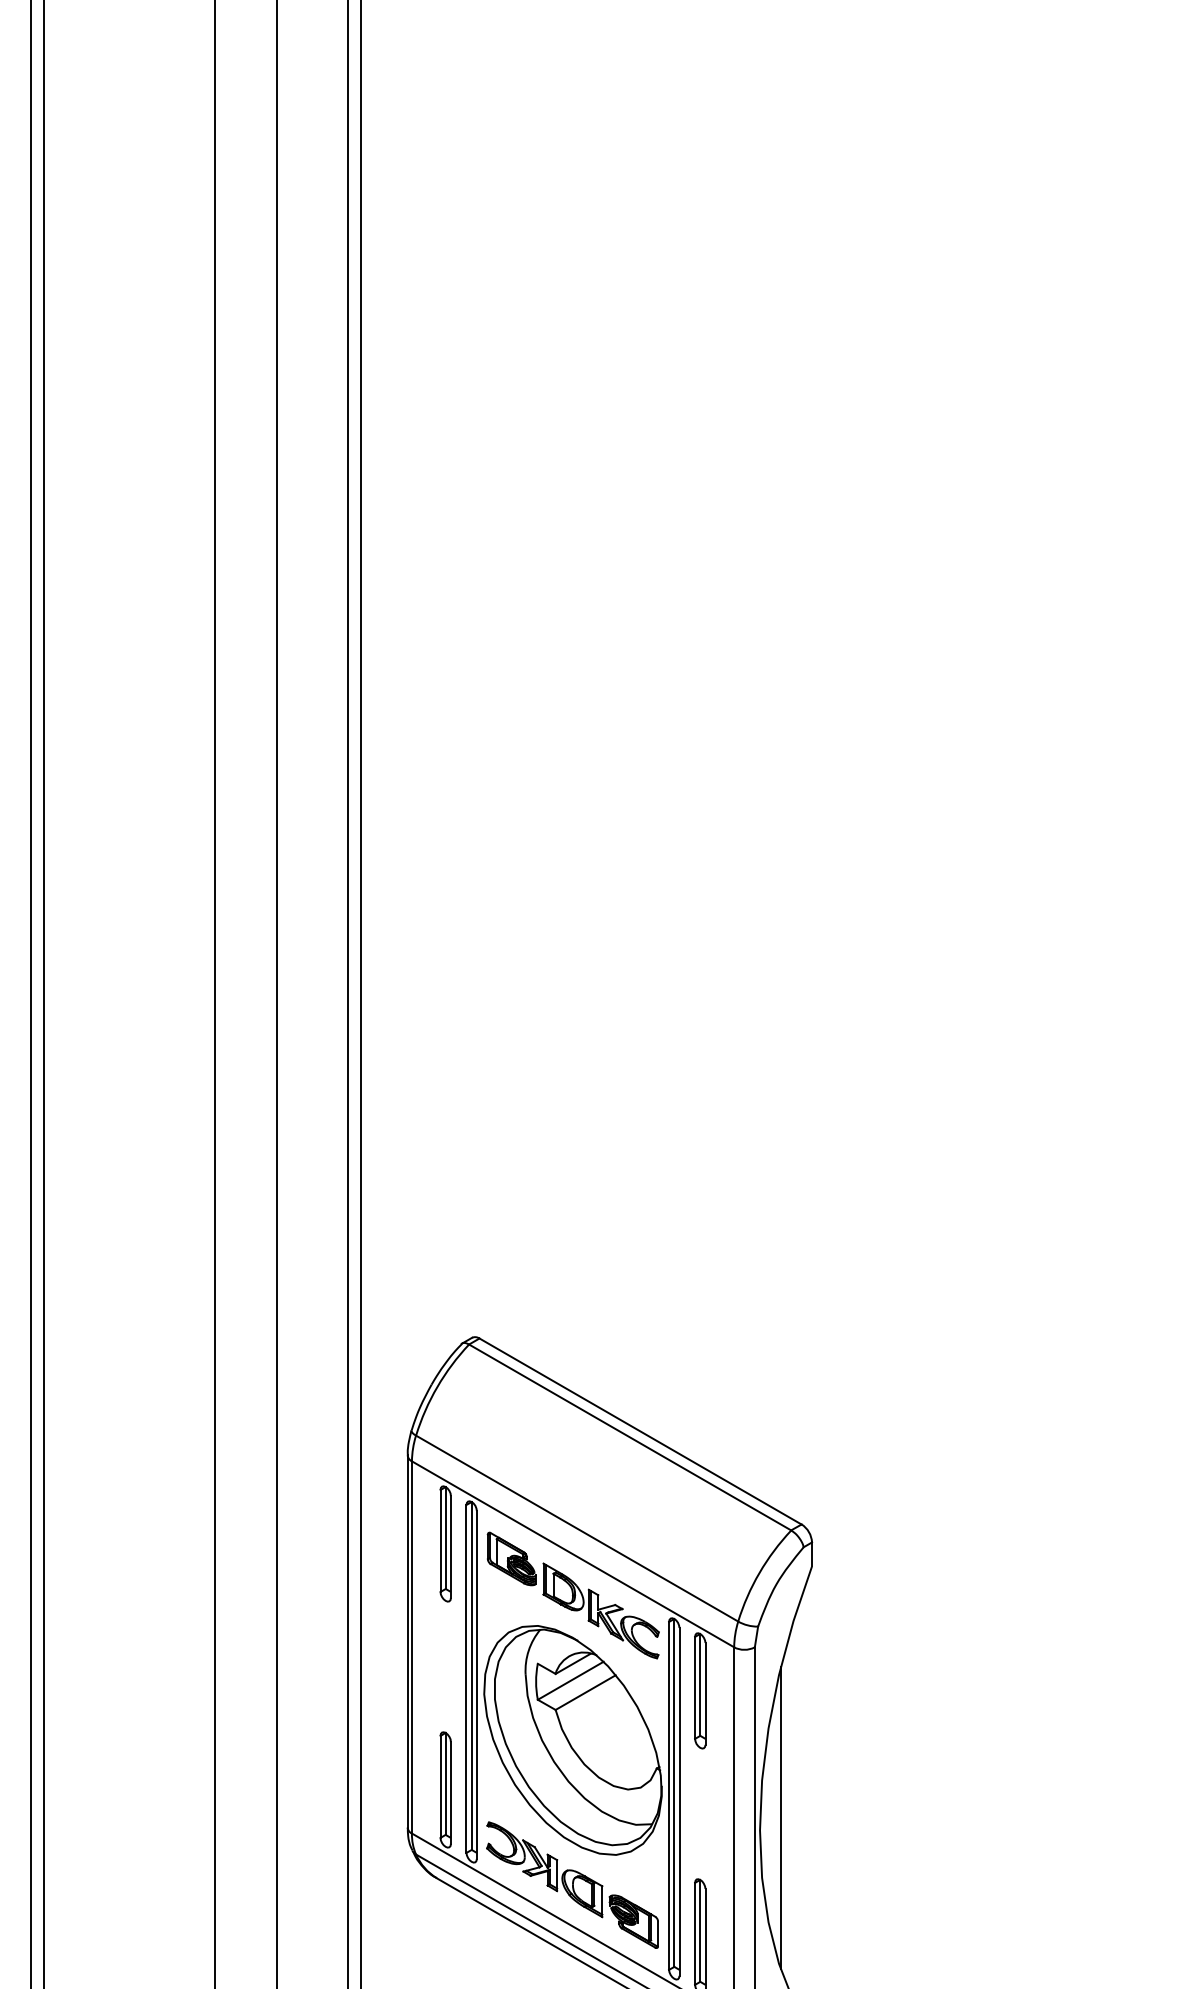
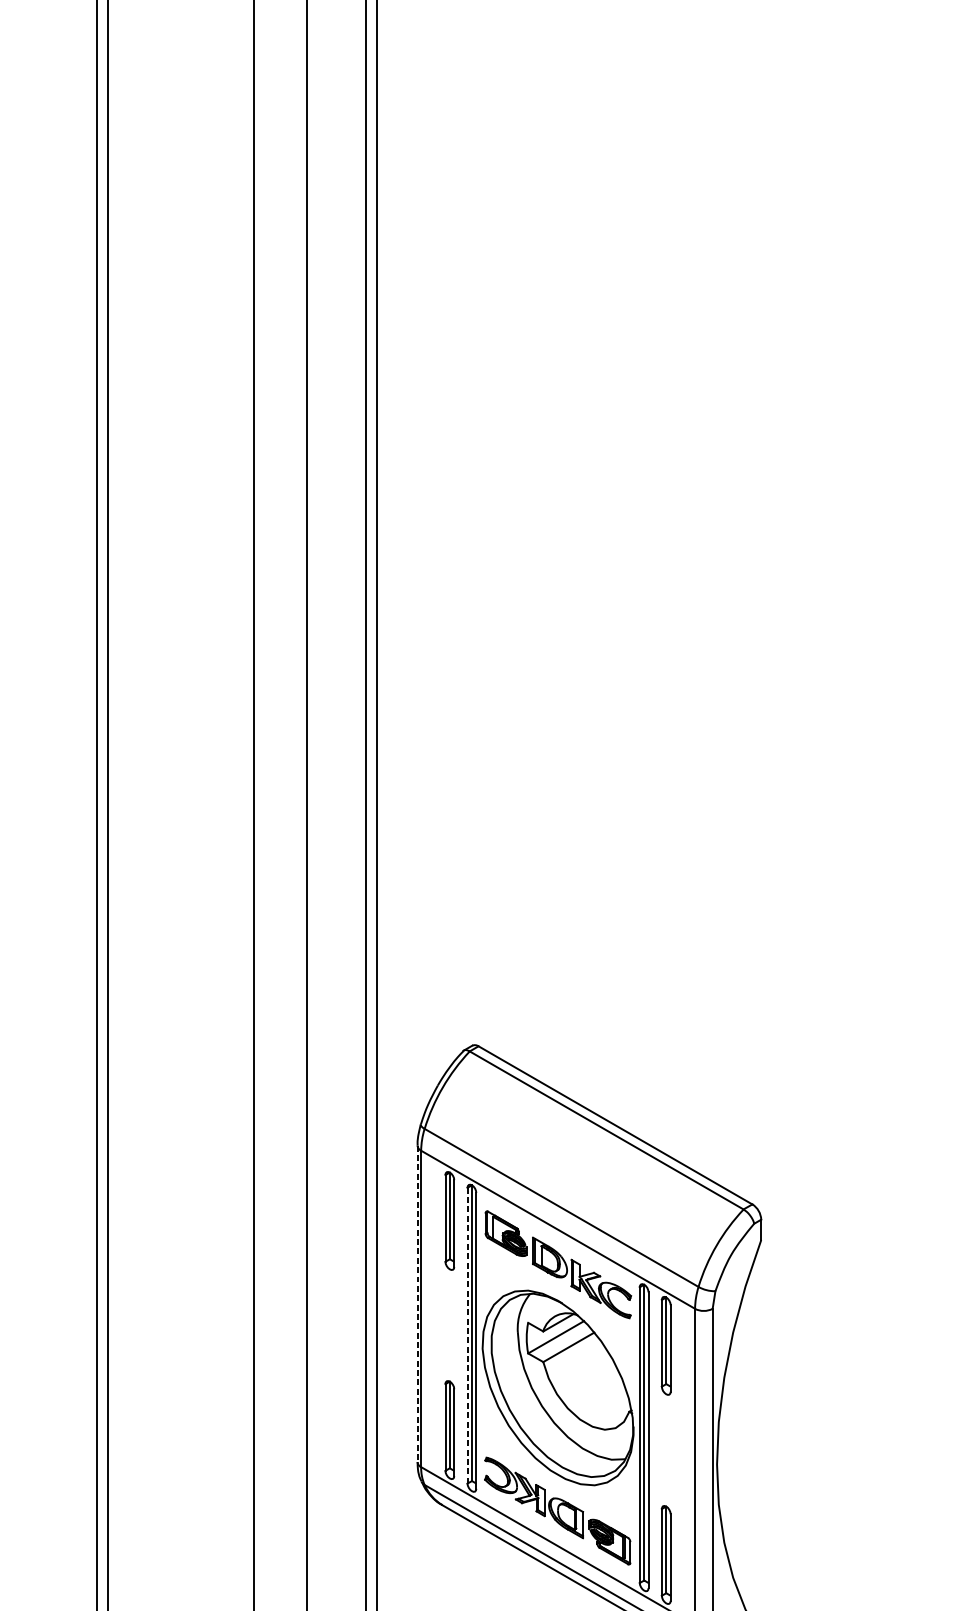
line: (407, 1641) -> (417, 1303), solid -> dashed
line: (466, 1678) -> (467, 1335), solid -> dashed
line: (780, 1818) -> (734, 1454), removed

